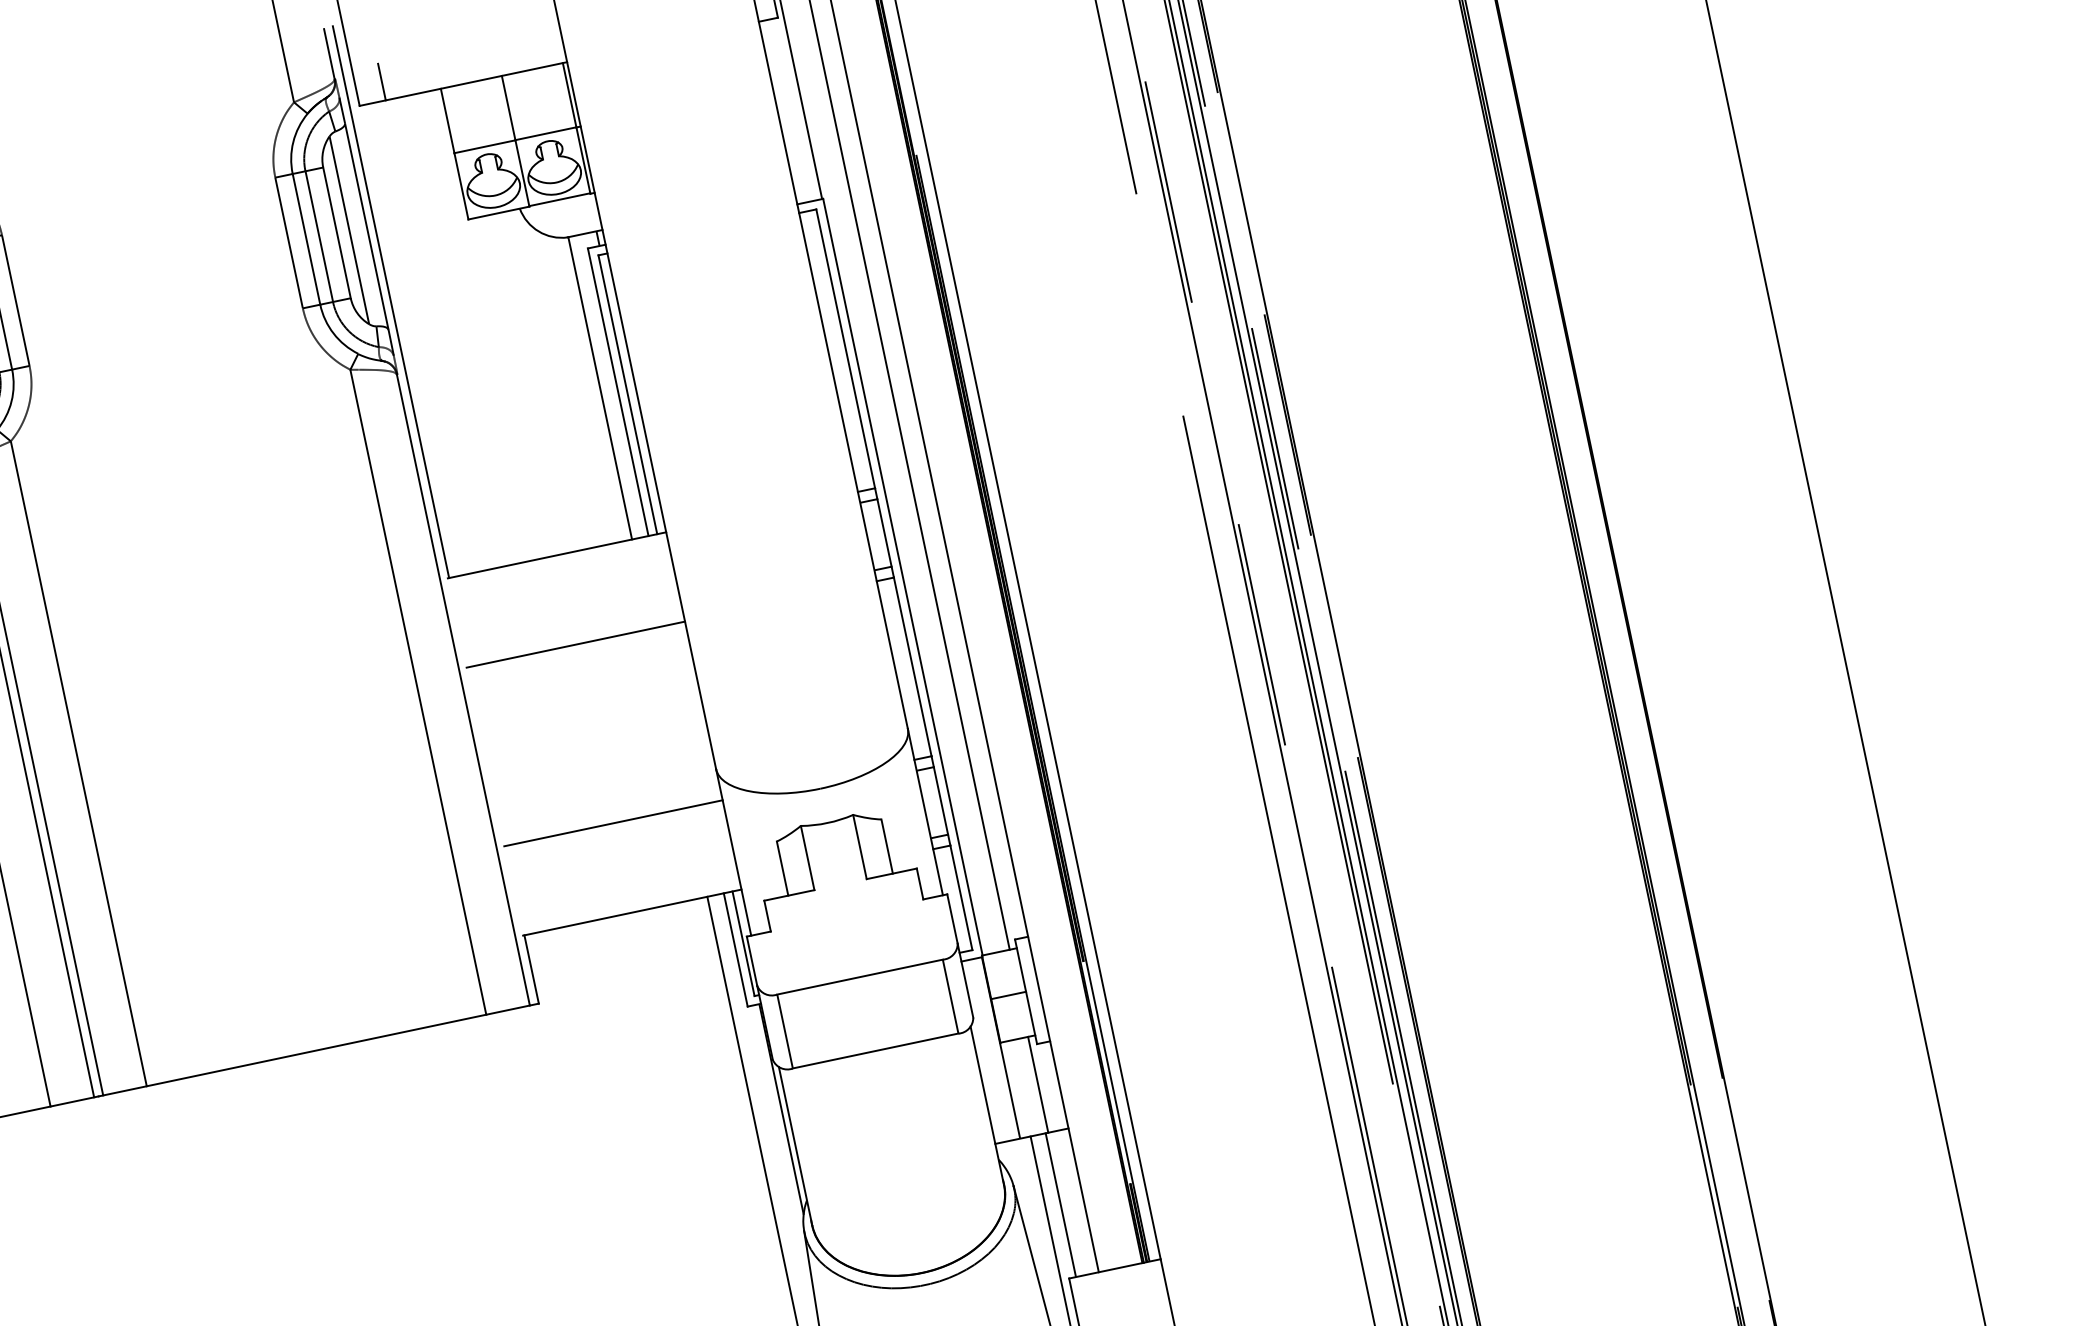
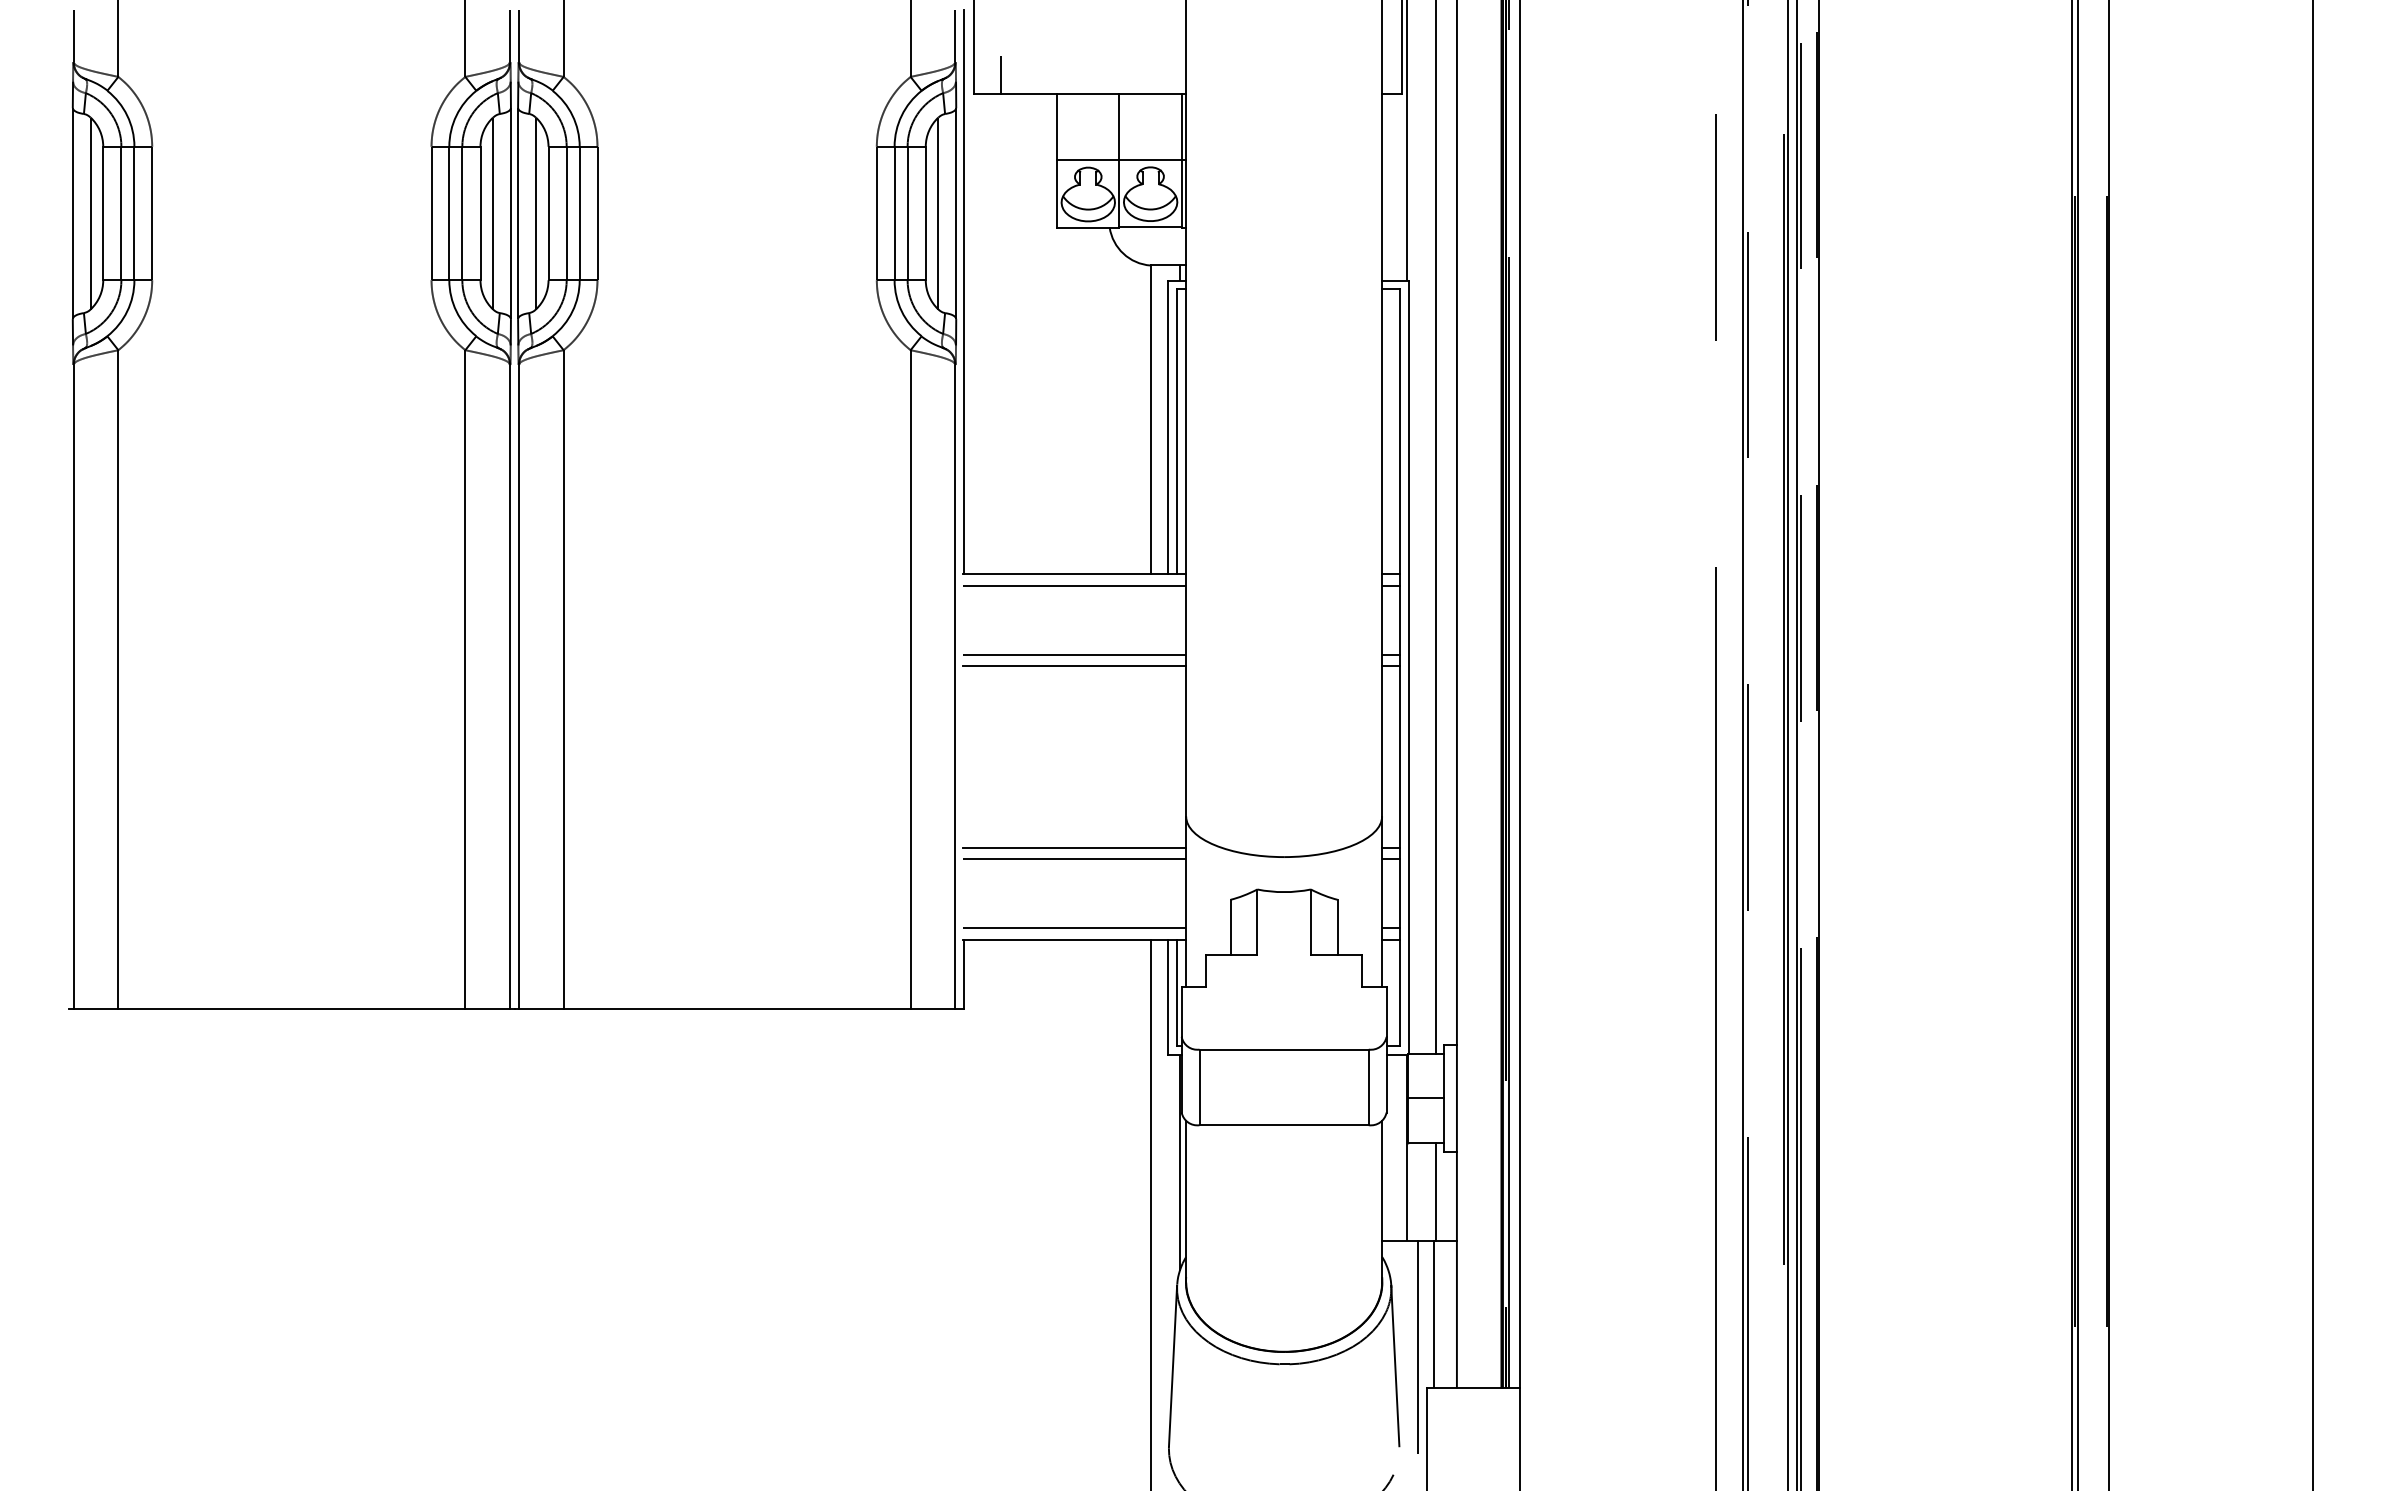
line: (559, 566) -> (1074, 585), added
line: (573, 633) -> (1074, 654), added
line: (615, 834) -> (1074, 859), added
line: (629, 901) -> (1074, 928), added

